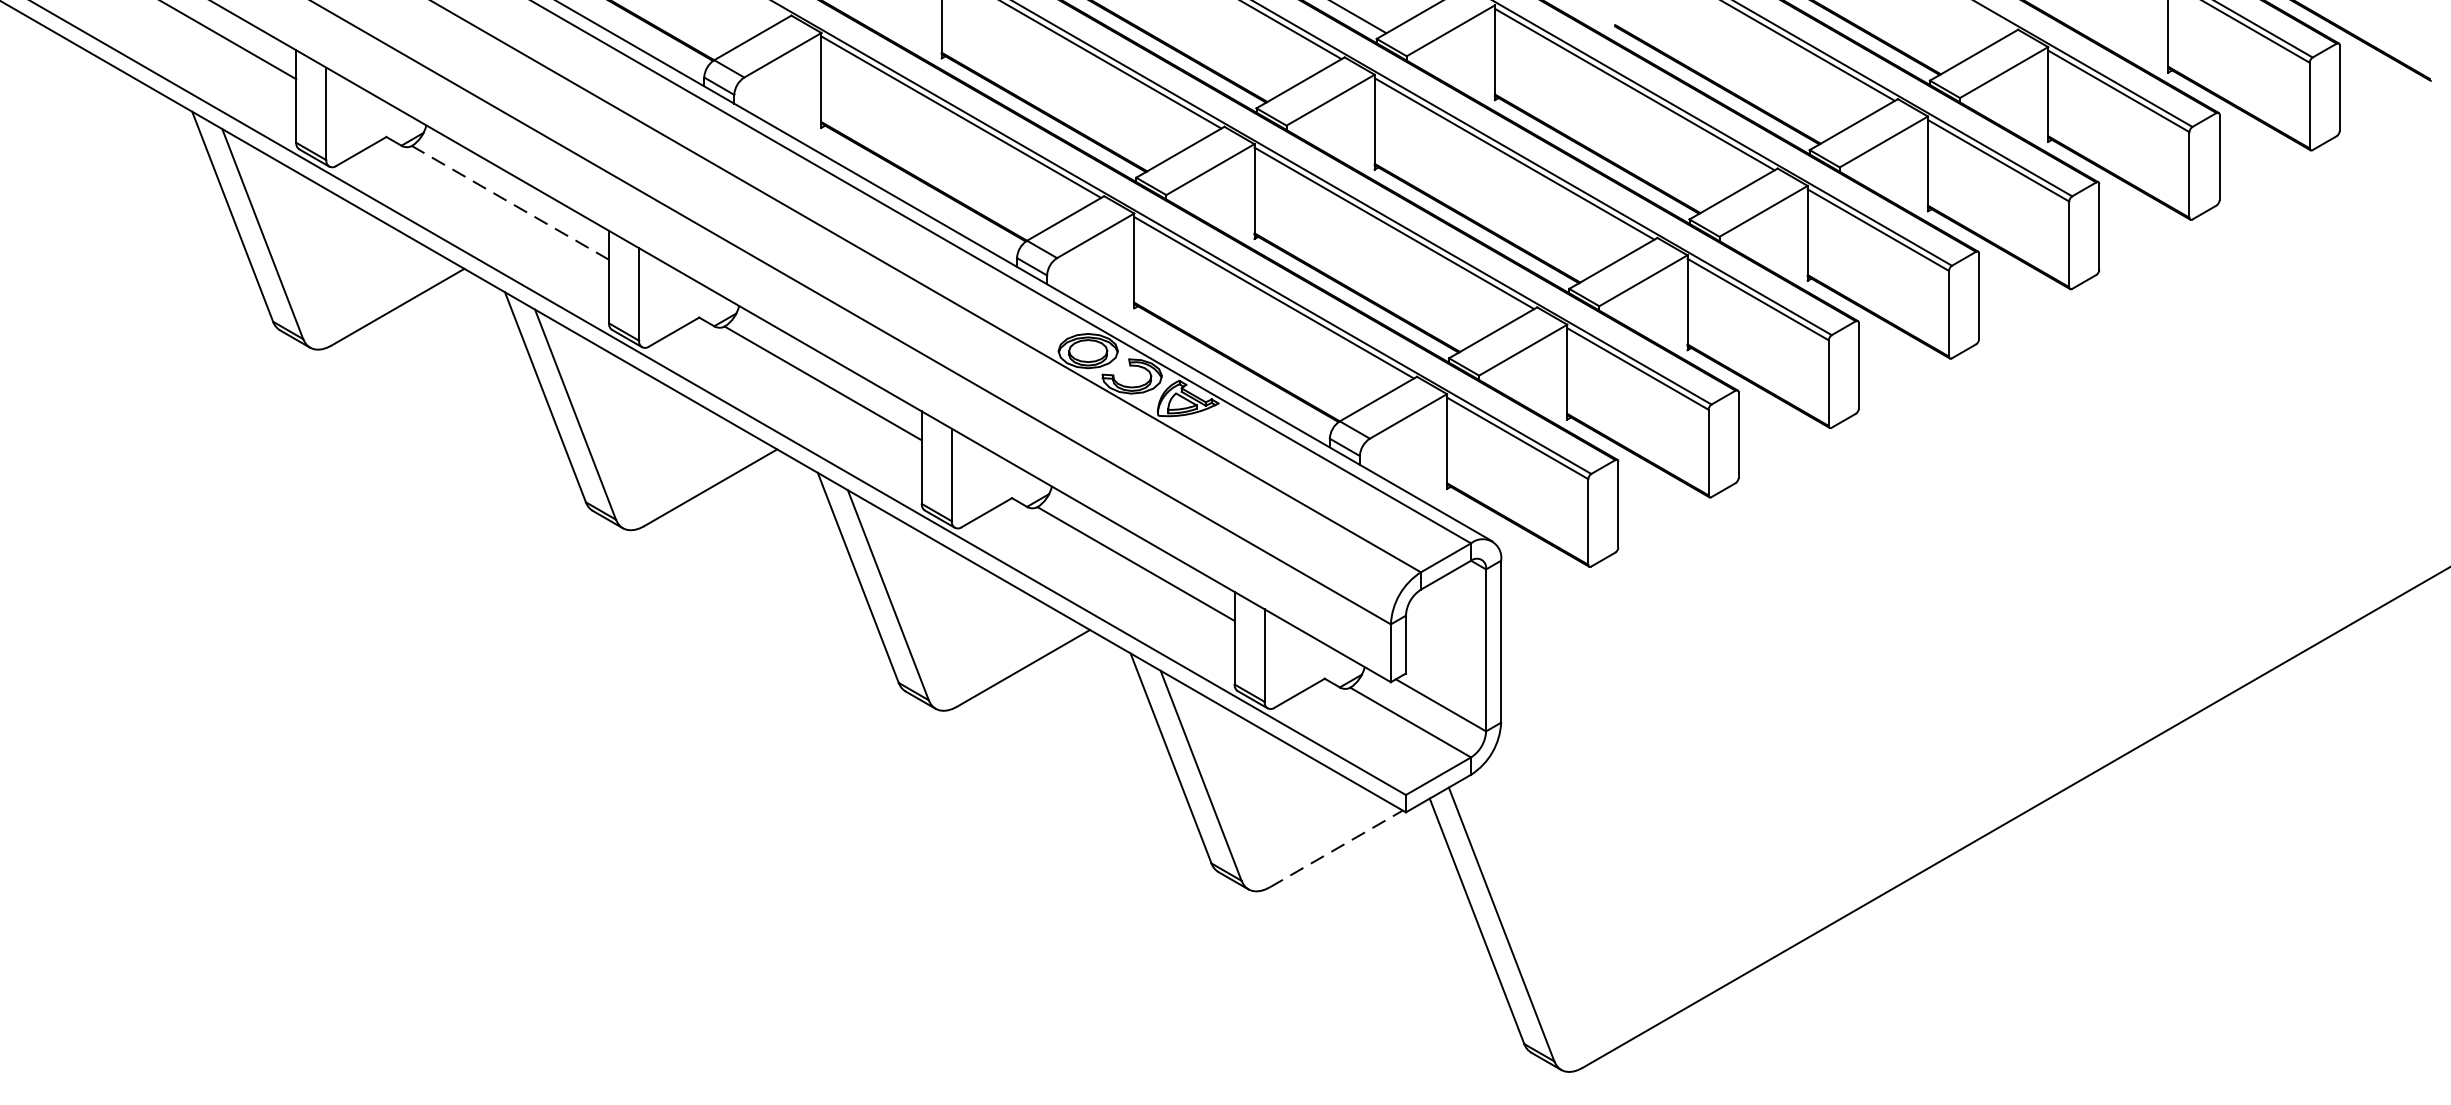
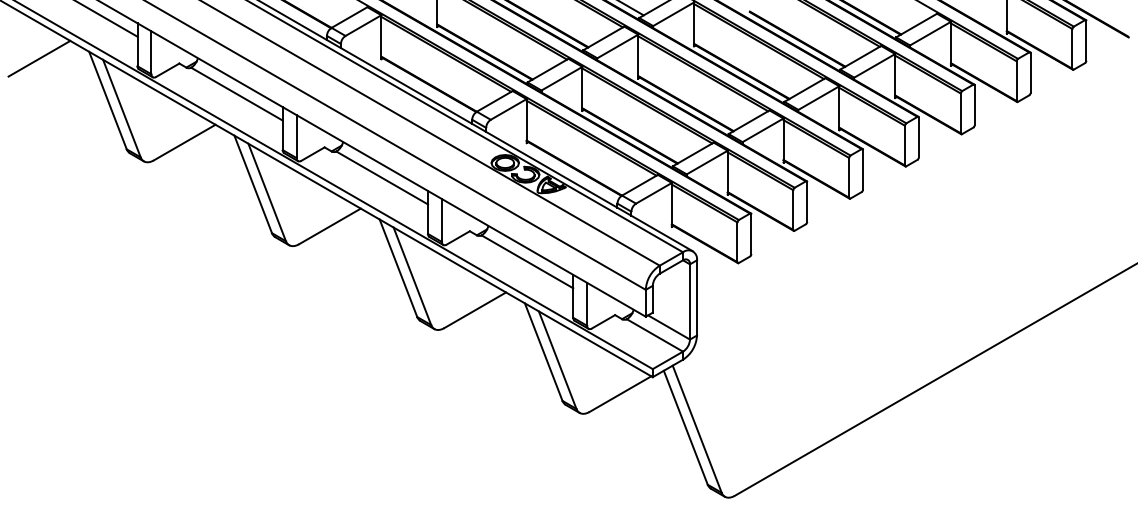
line: (85, 126) -> (39, 58), added
line: (509, 203) -> (236, 94), dashed -> solid
line: (1336, 849) -> (620, 394), dashed -> solid

